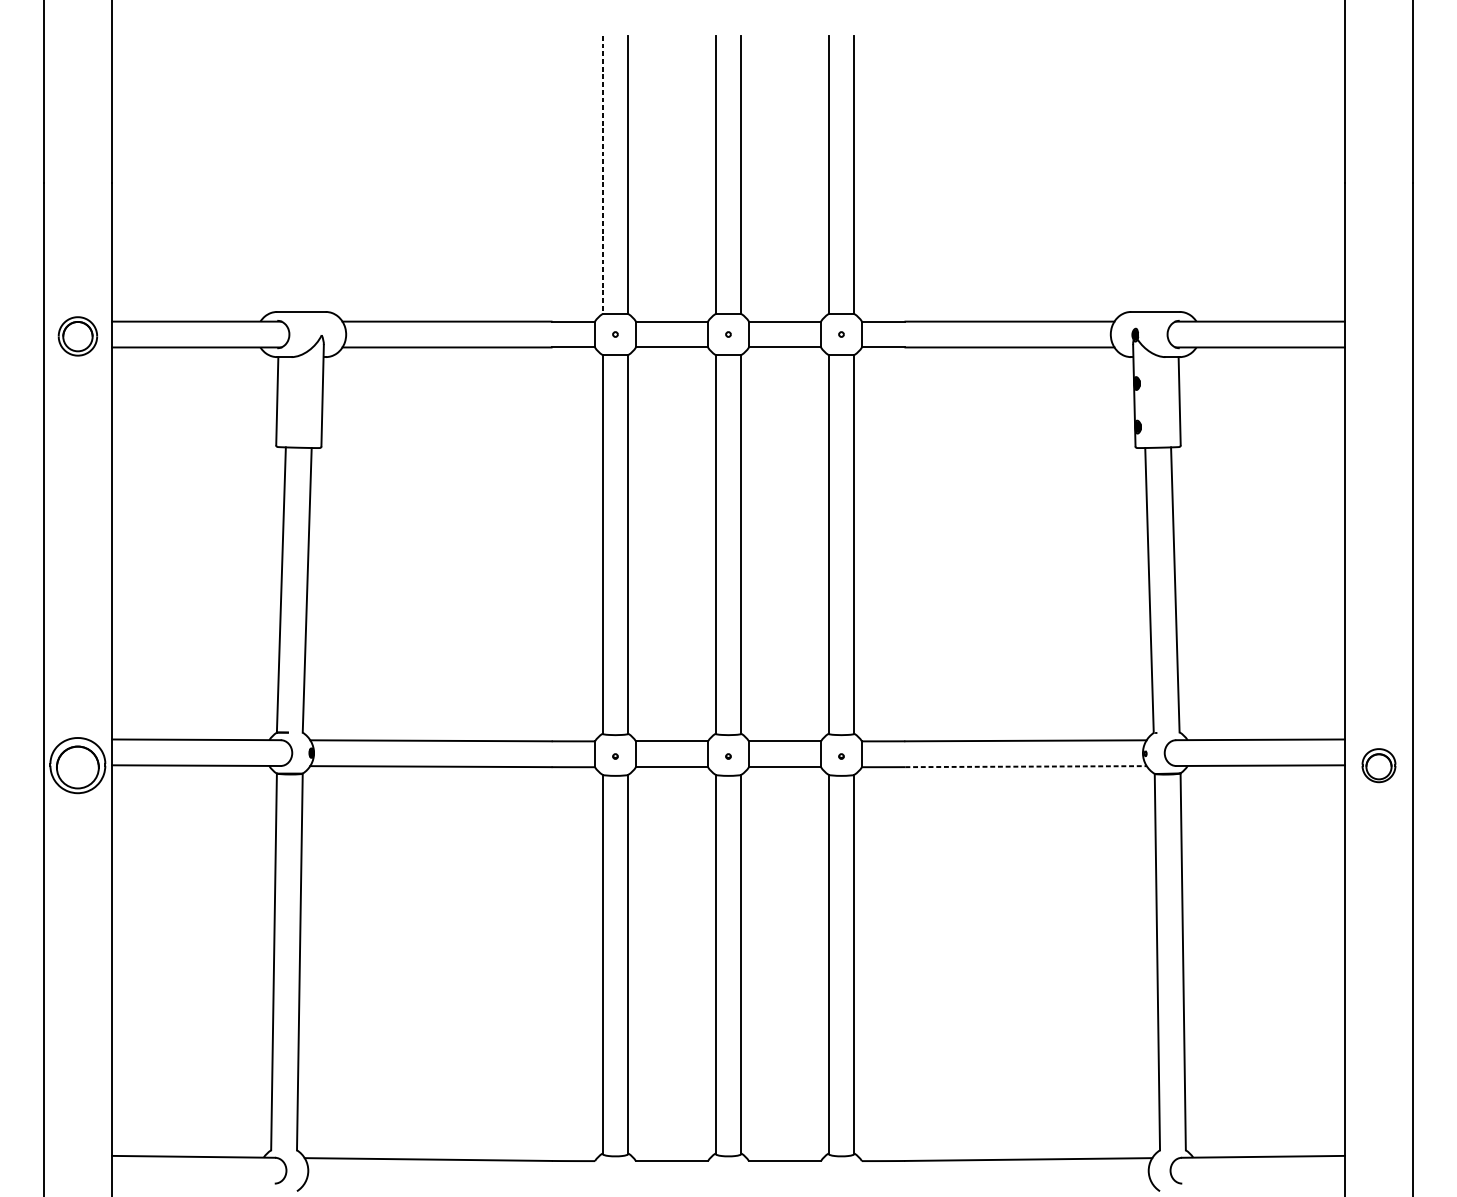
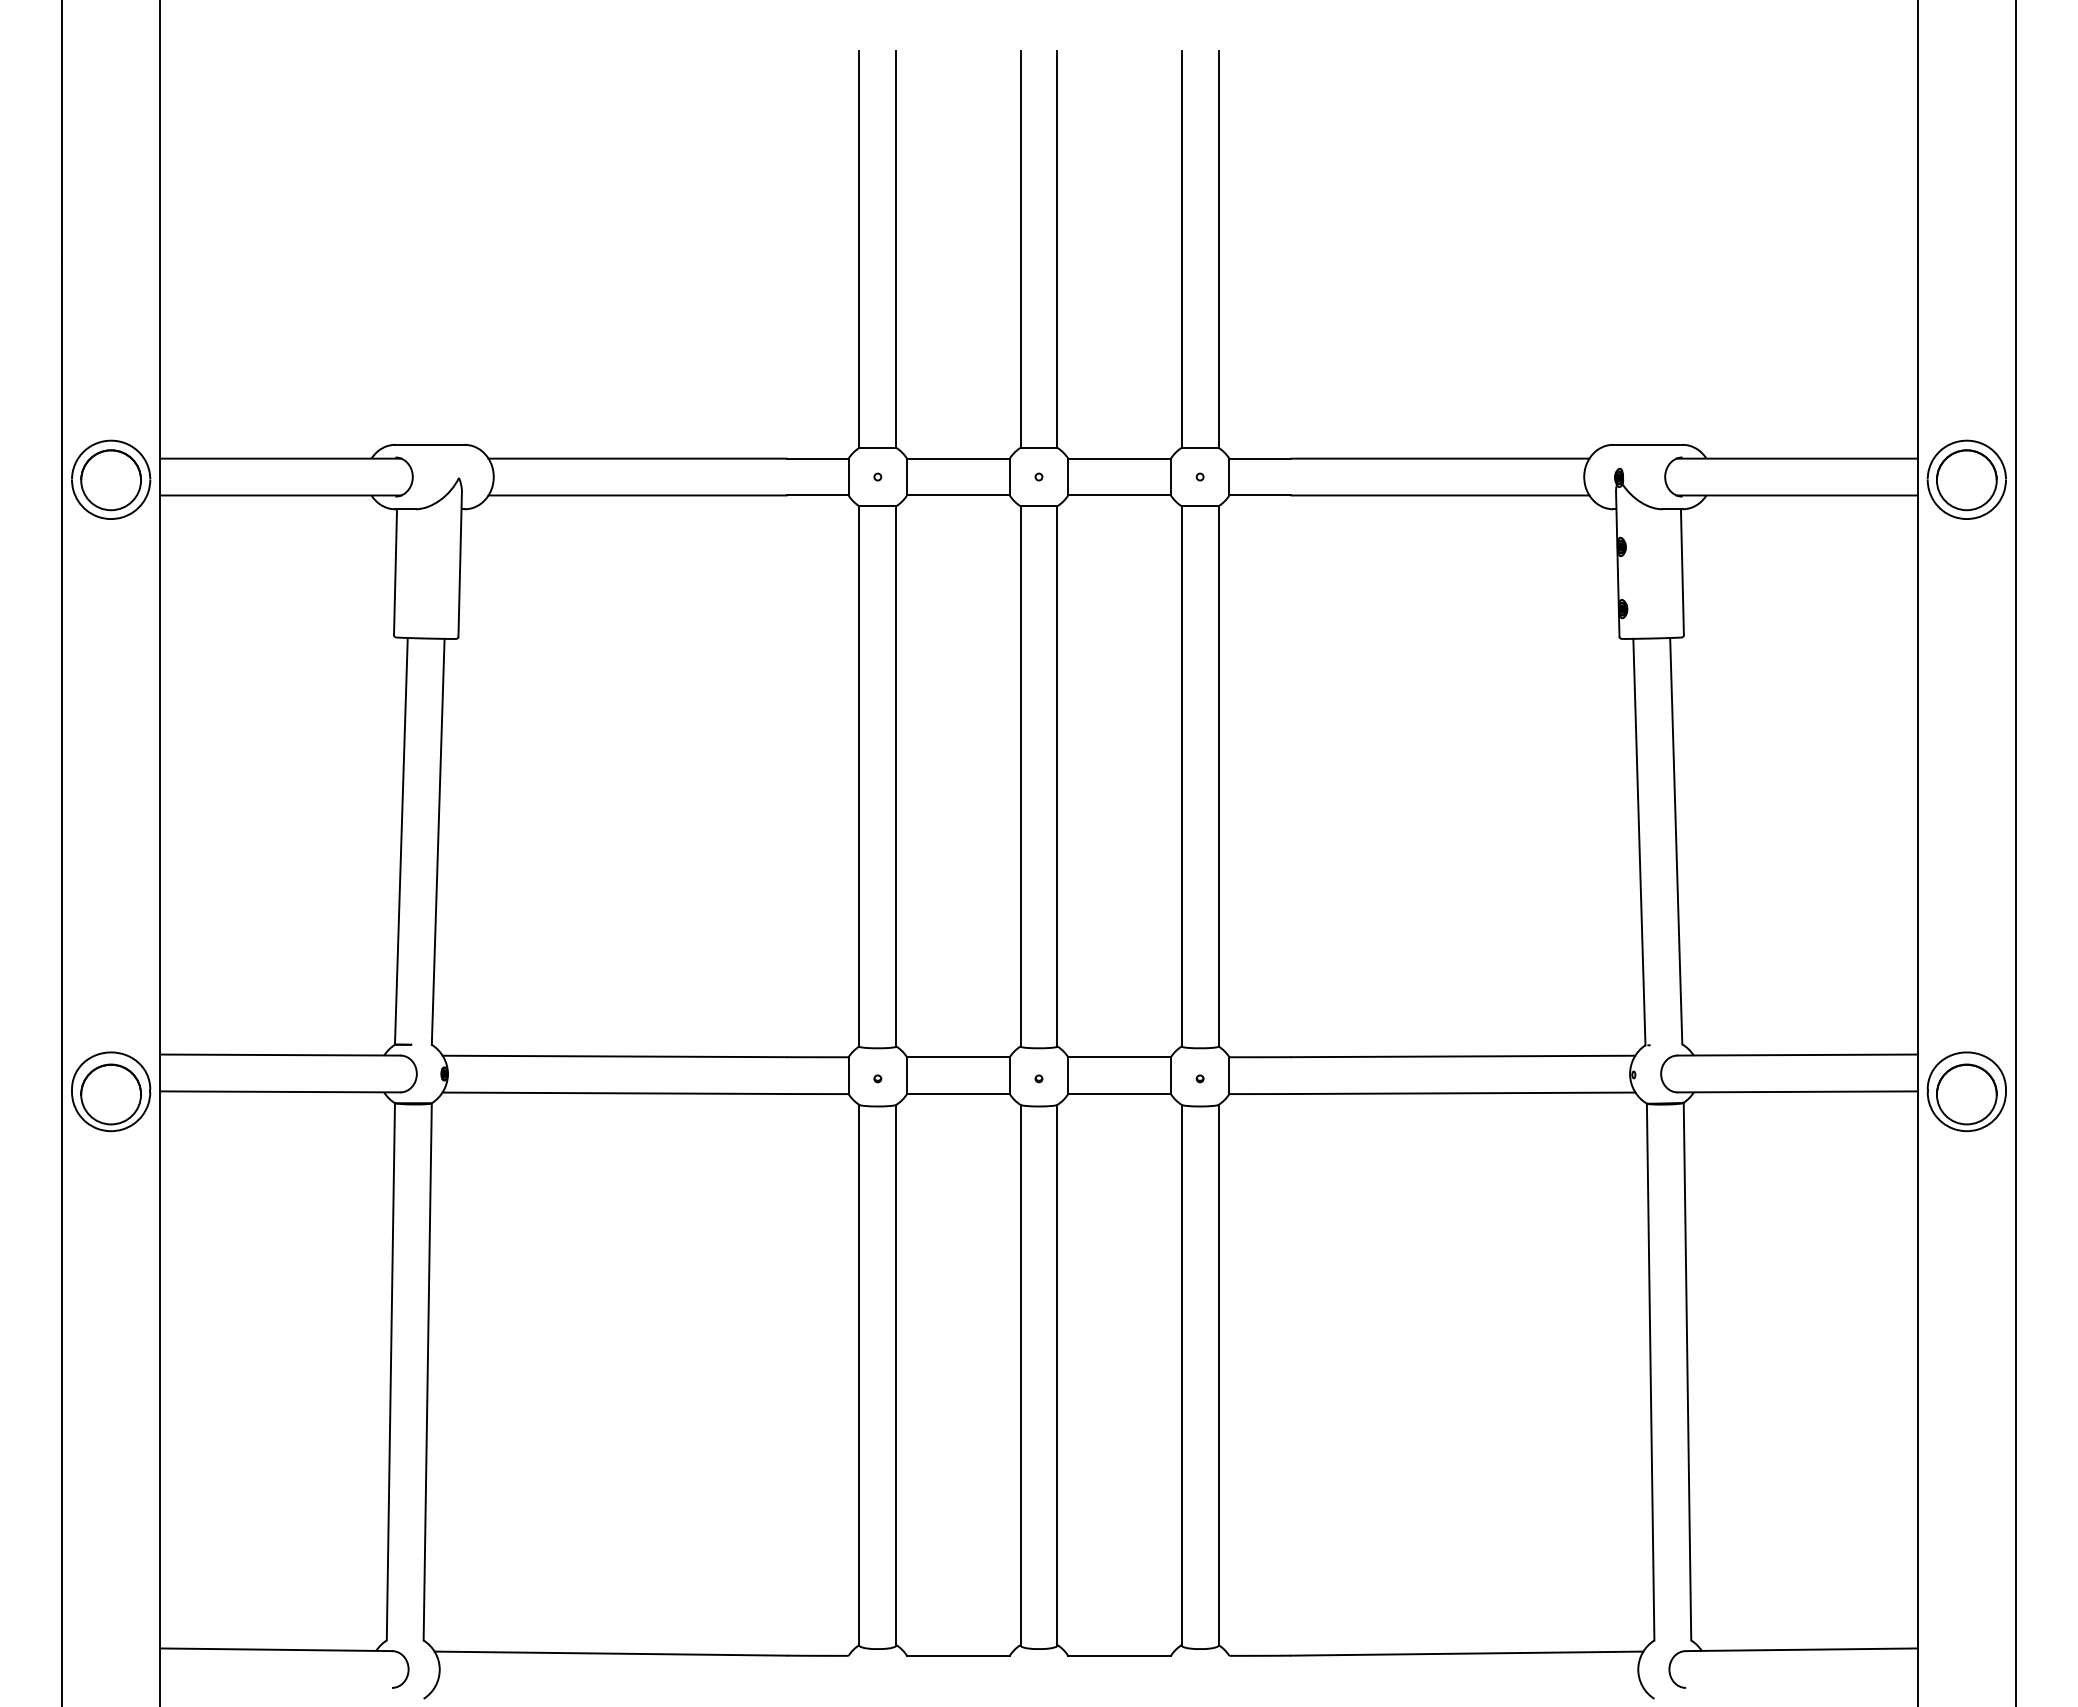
line: (602, 174) -> (859, 249), dashed -> solid
part: (78, 336) -> (111, 479), size x1.43
part: (1378, 336) -> (1966, 479), added
part: (1378, 765) -> (1966, 1091), size x1.67
line: (1026, 766) -> (1463, 1093), dashed -> solid

